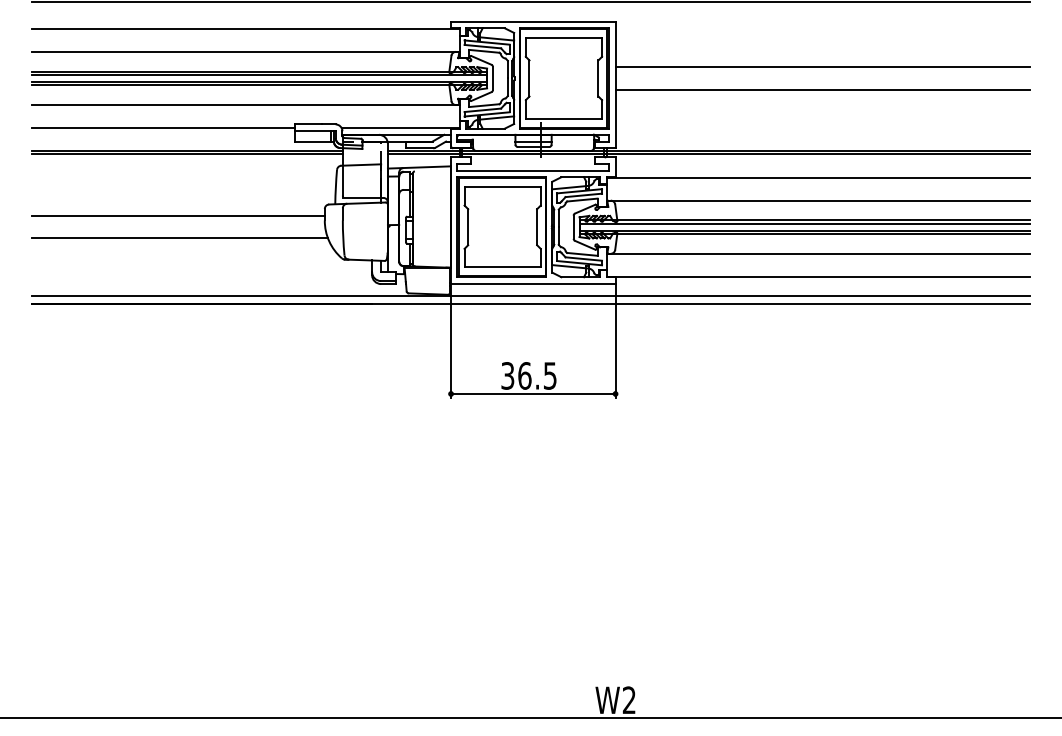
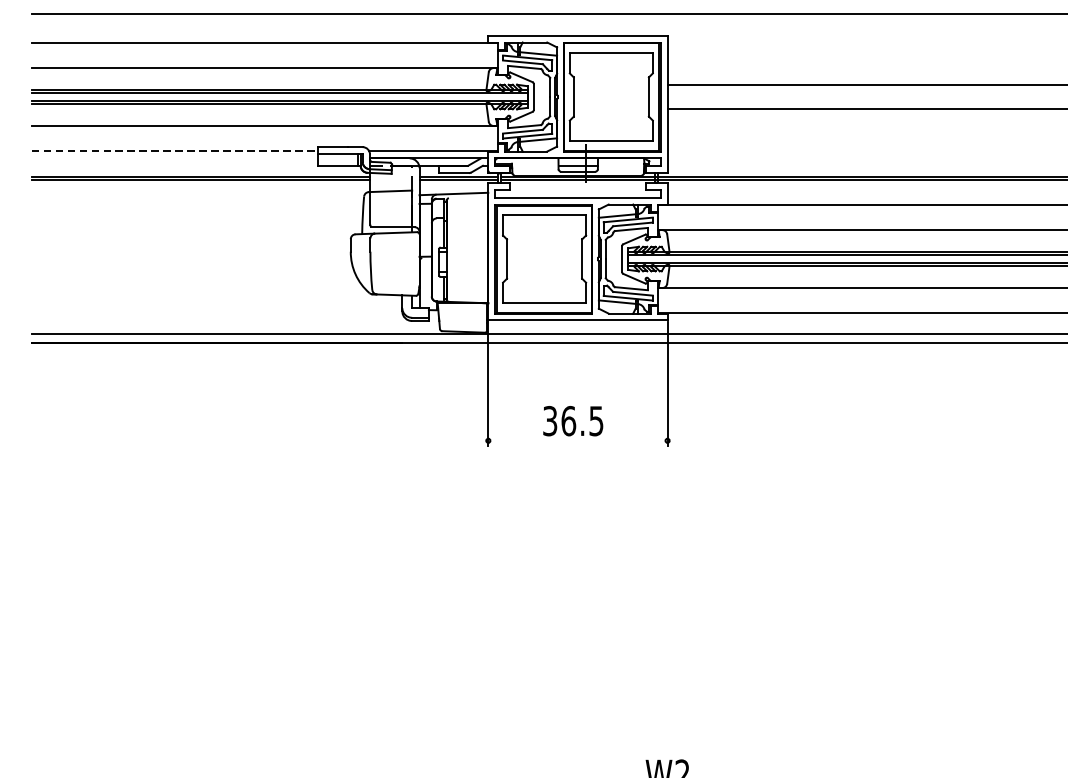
line: (163, 128) -> (175, 151), solid -> dashed
line: (177, 215) -> (190, 246), removed
line: (179, 238) -> (192, 271), removed
line: (533, 393) -> (578, 440), removed

